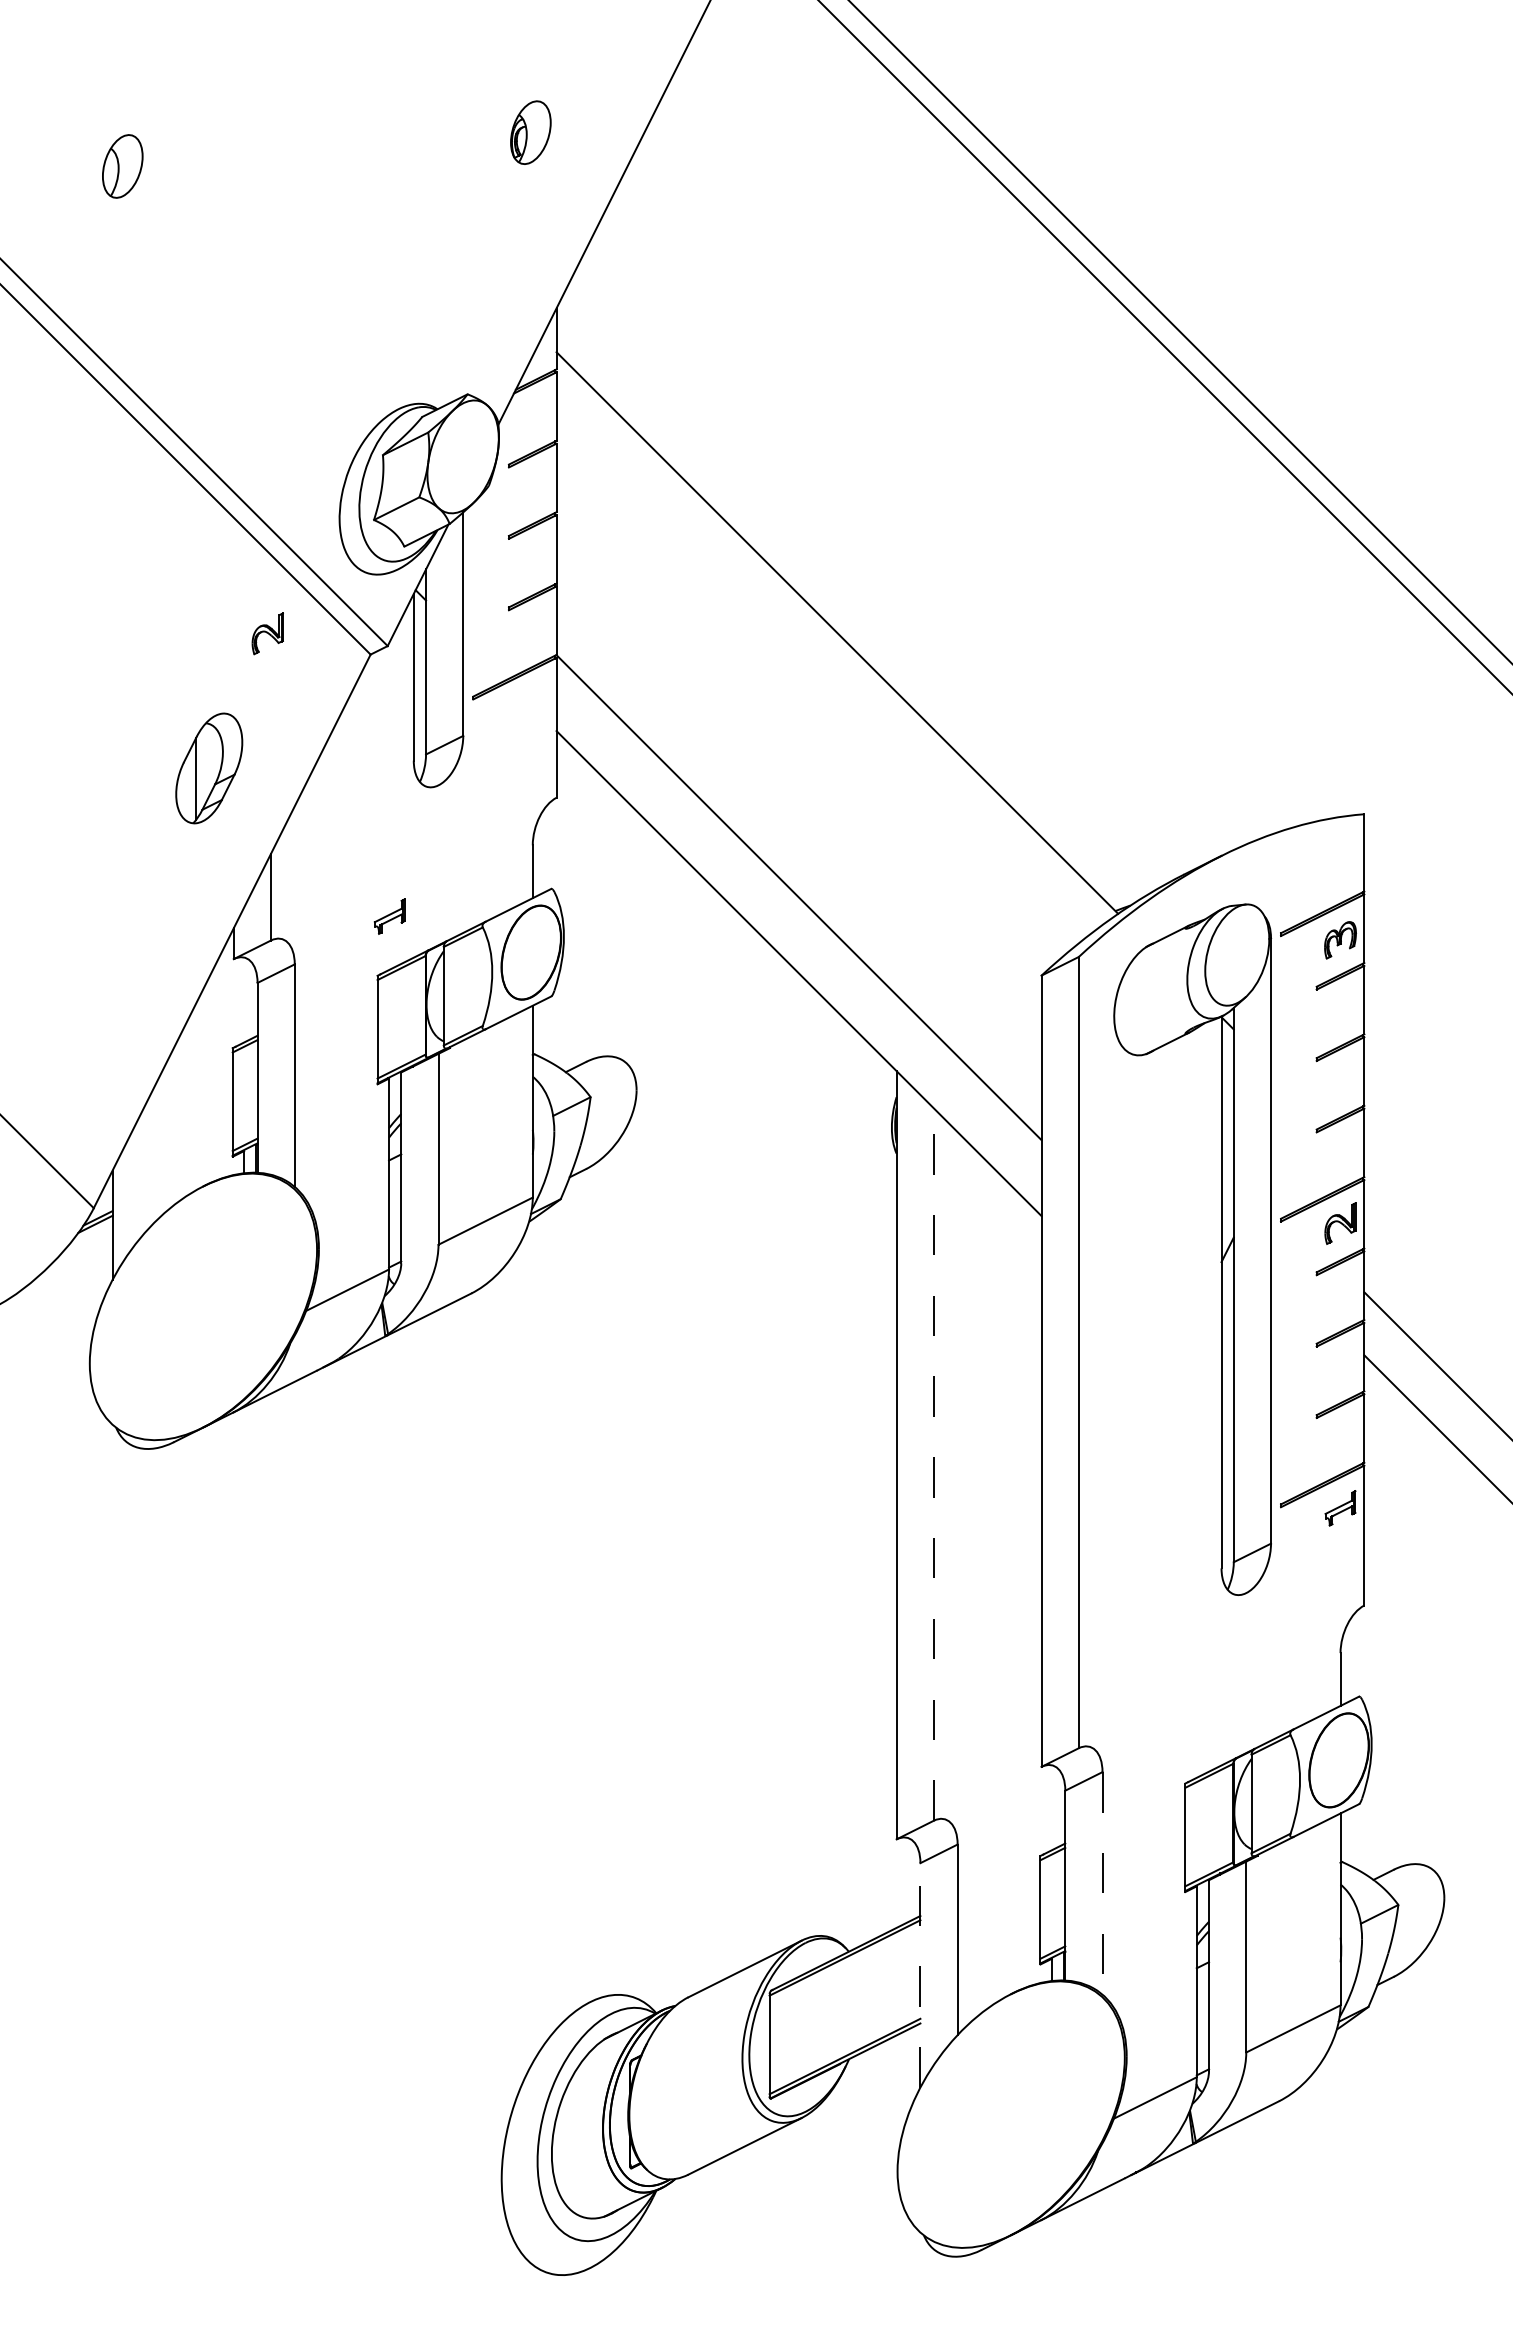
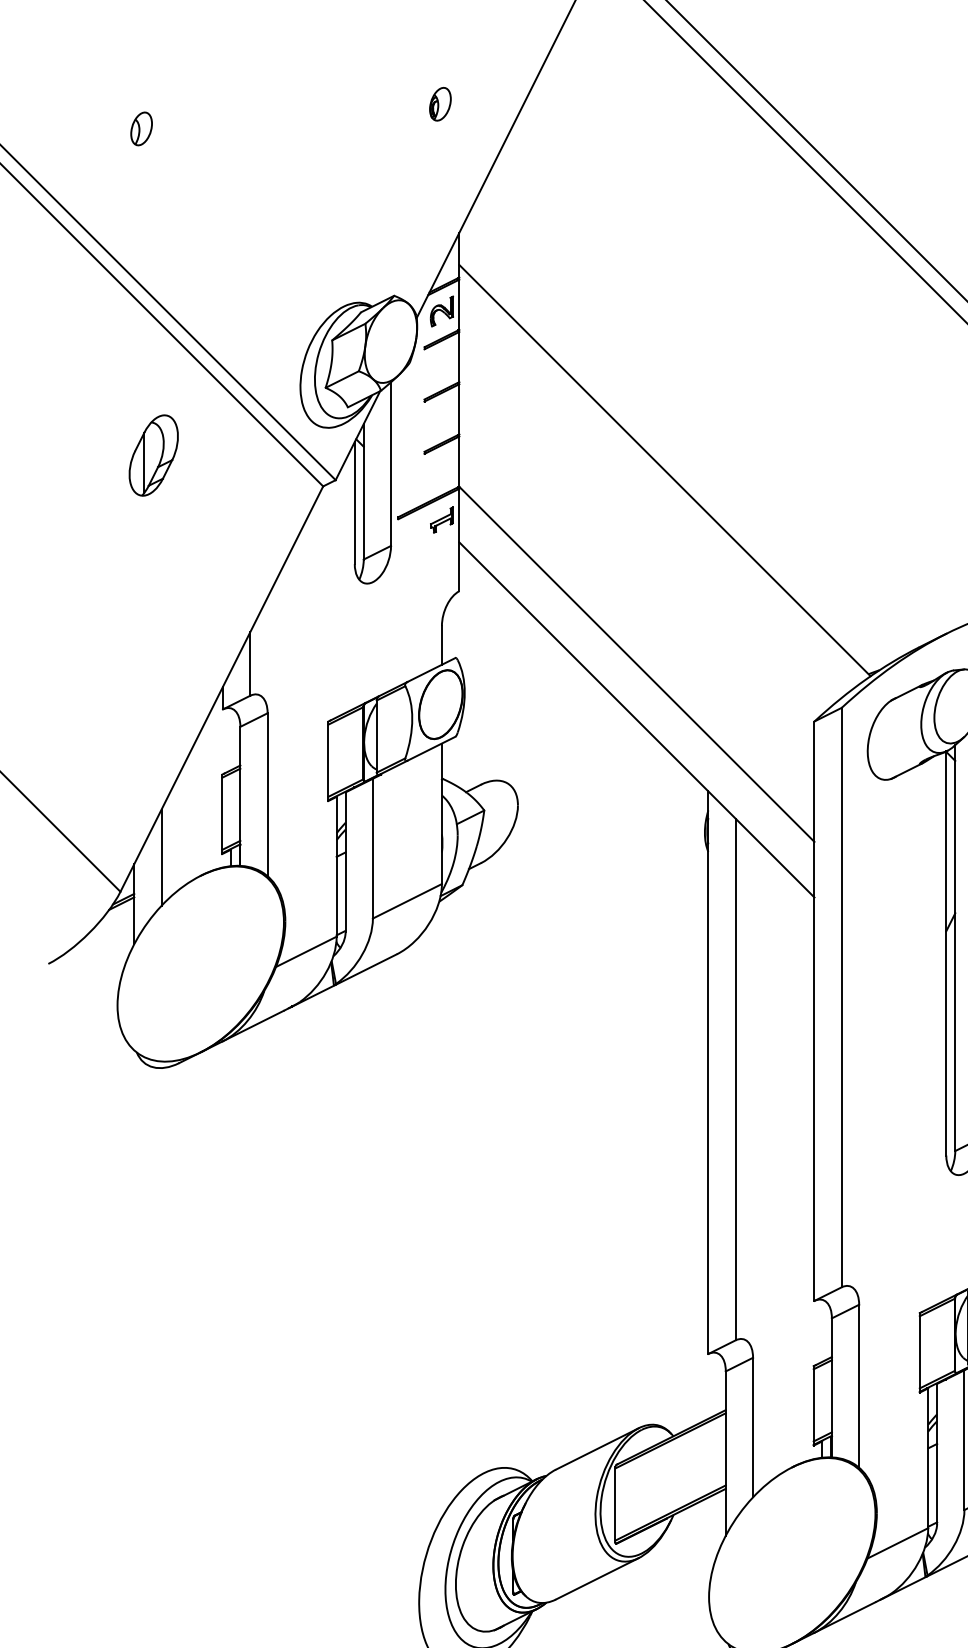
part: (530, 132) -> (440, 104), size x0.71
part: (122, 166) -> (141, 128), size x0.71
part: (267, 633) -> (441, 311), moved
part: (209, 768) -> (153, 455), moved
part: (389, 916) -> (441, 520), moved
line: (149, 1161) -> (161, 857), added
line: (933, 1464) -> (735, 1079), dashed -> solid
line: (1102, 1883) -> (859, 1386), dashed -> solid
line: (920, 1974) -> (725, 1452), dashed -> solid

